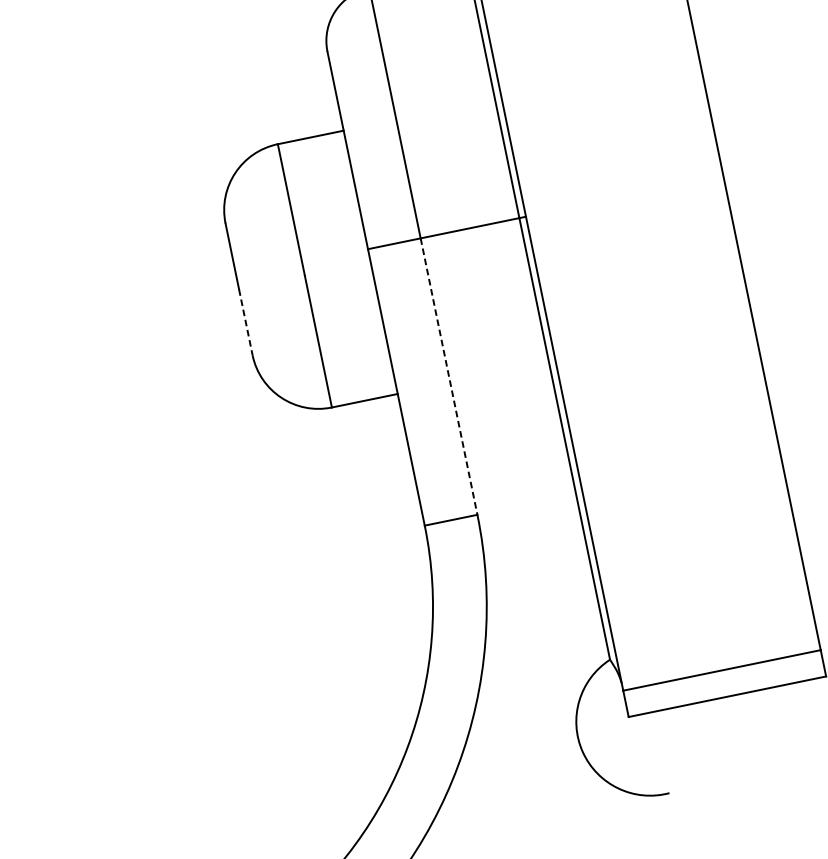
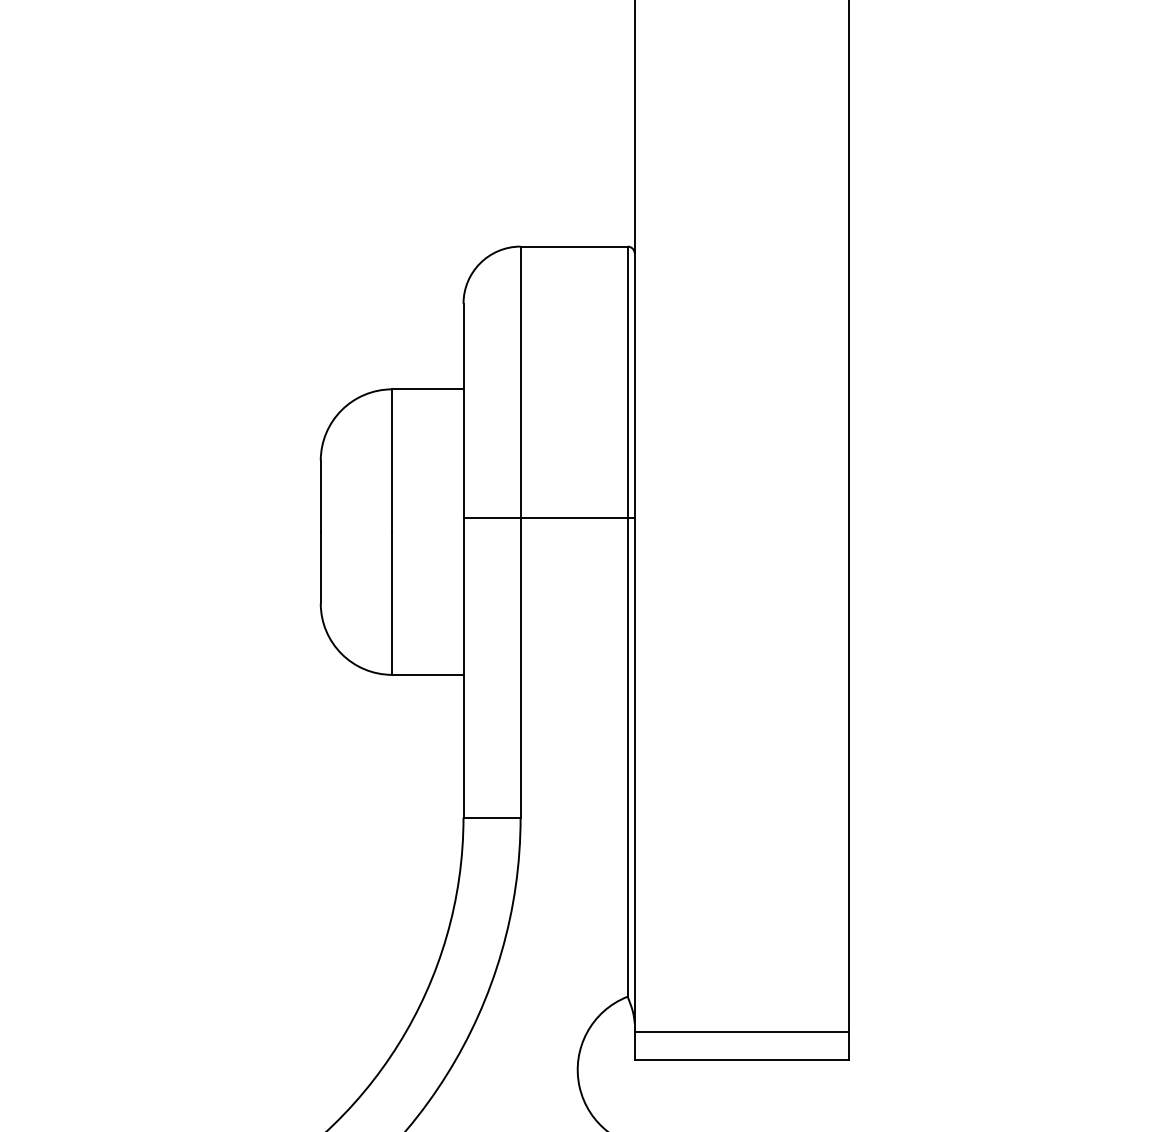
line: (245, 322) -> (320, 567), dashed -> solid
line: (448, 376) -> (520, 667), dashed -> solid

